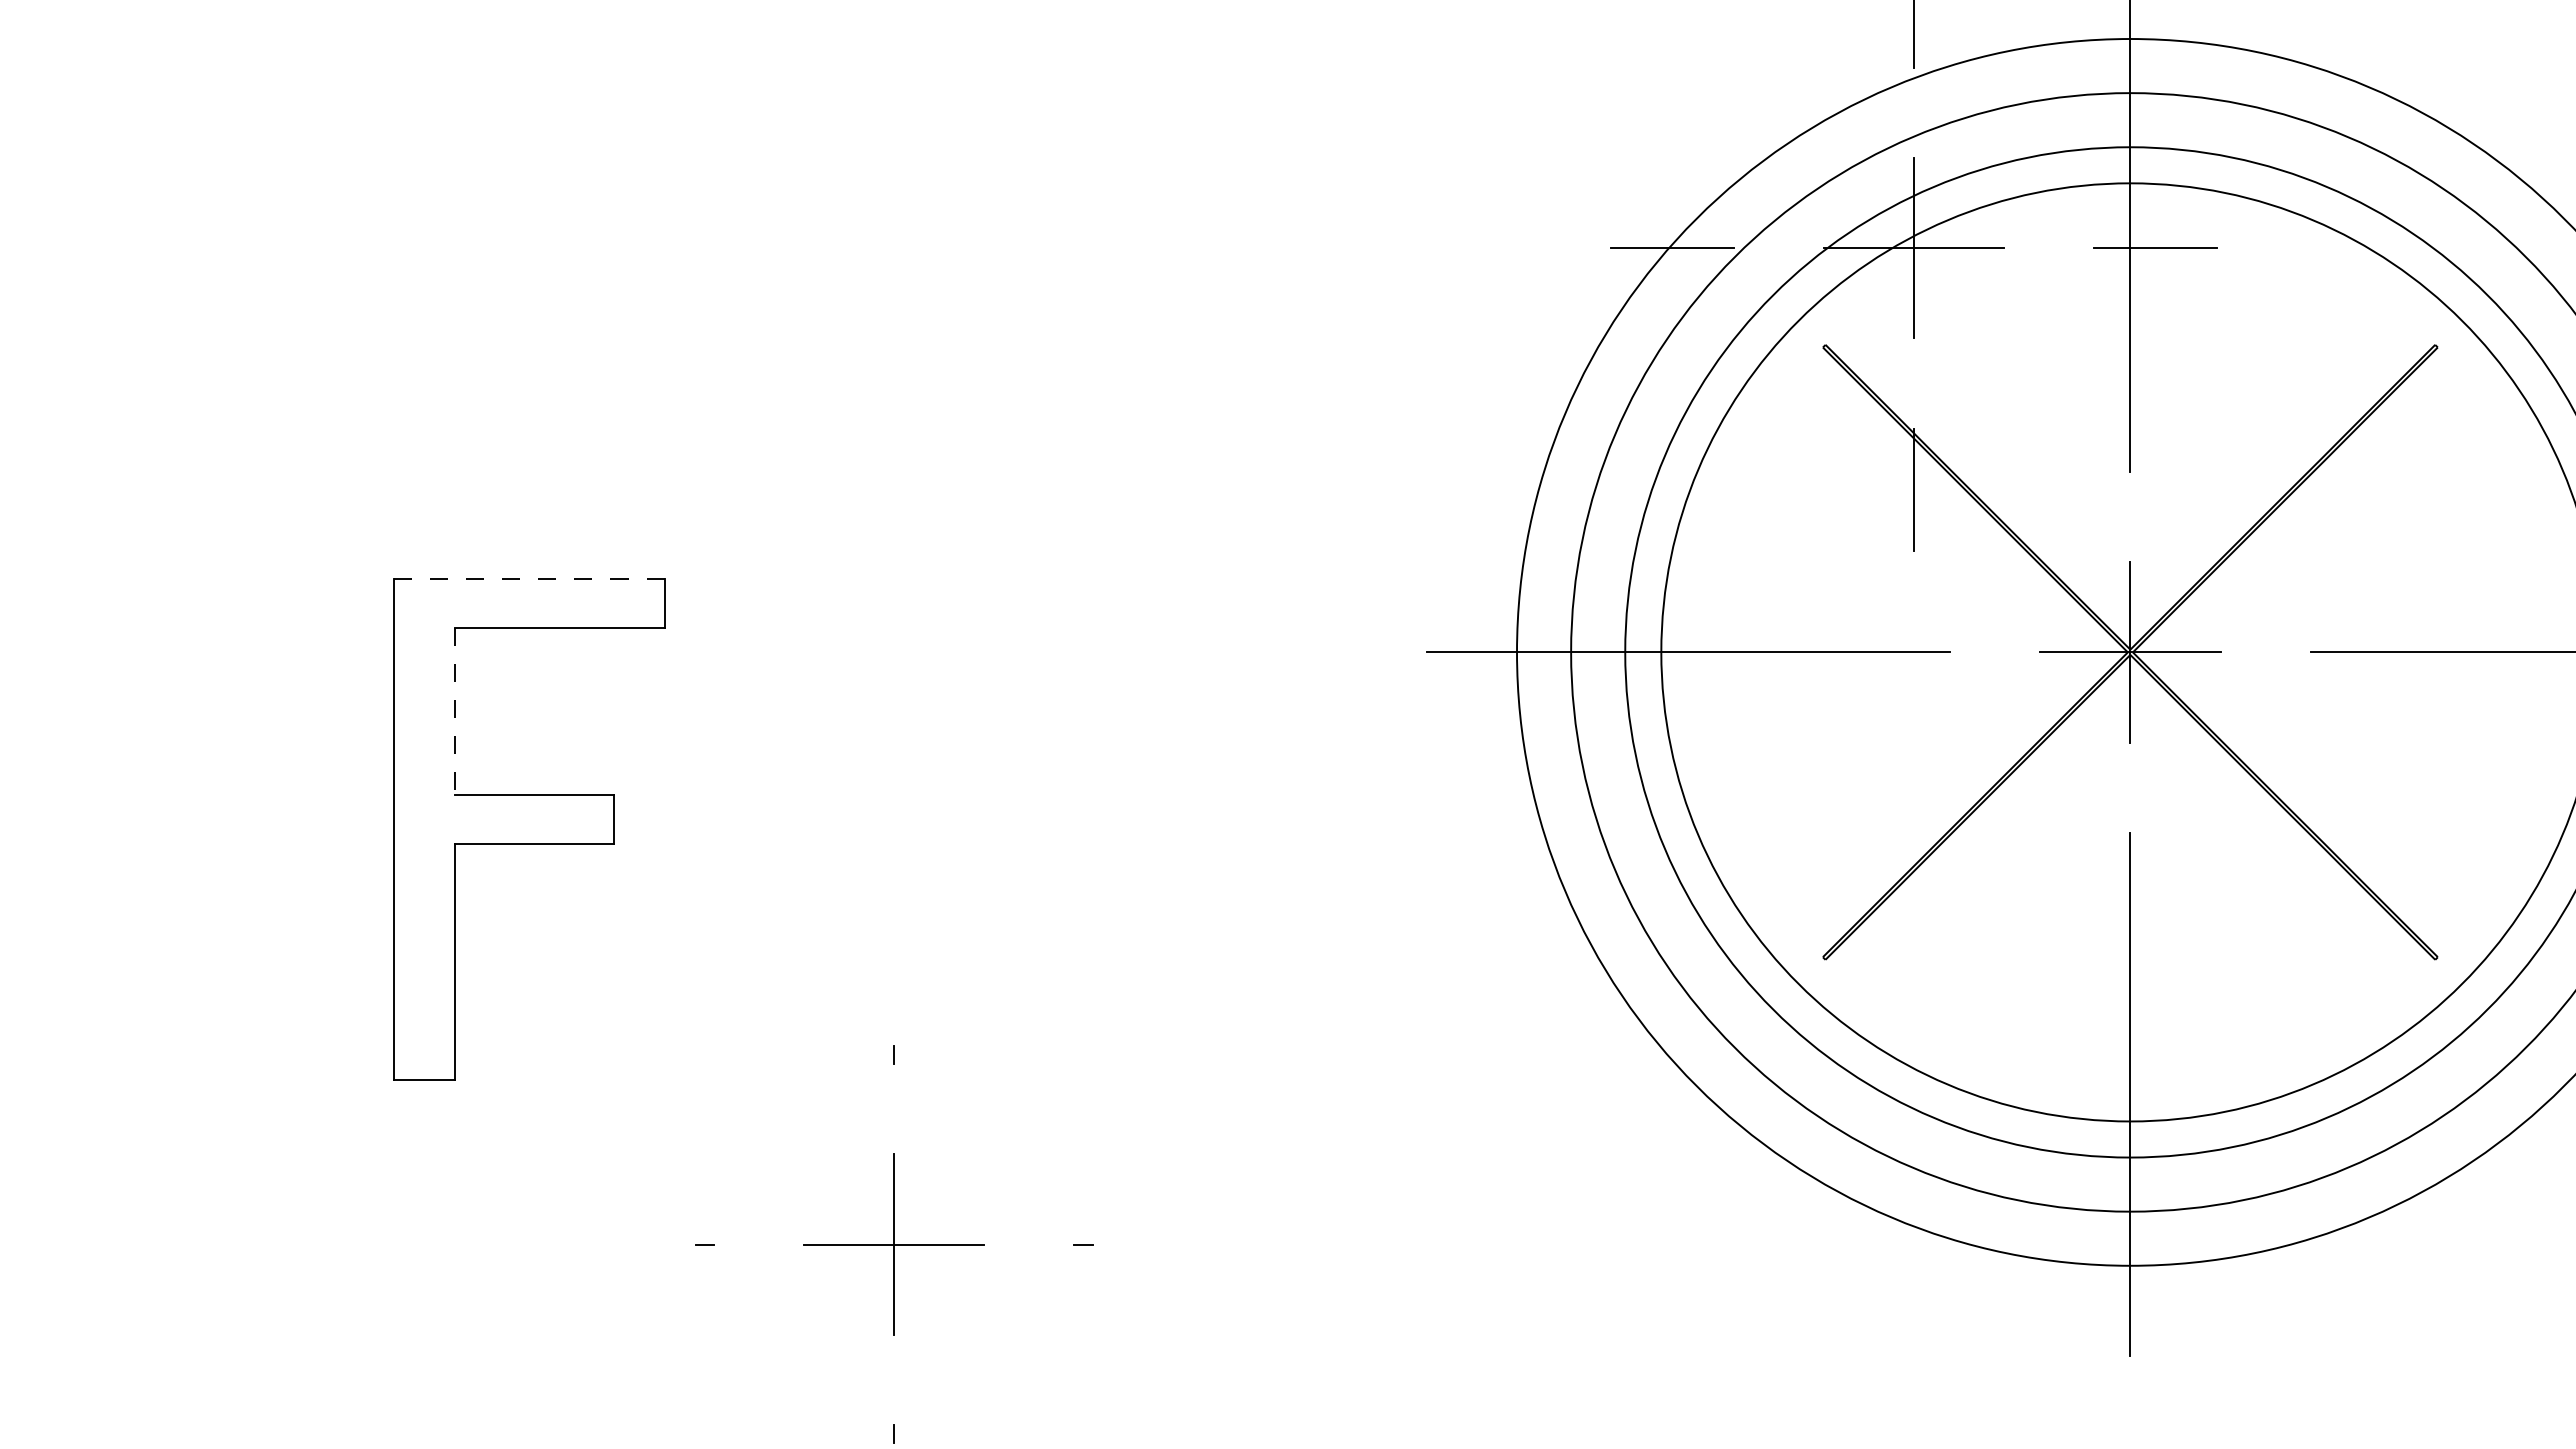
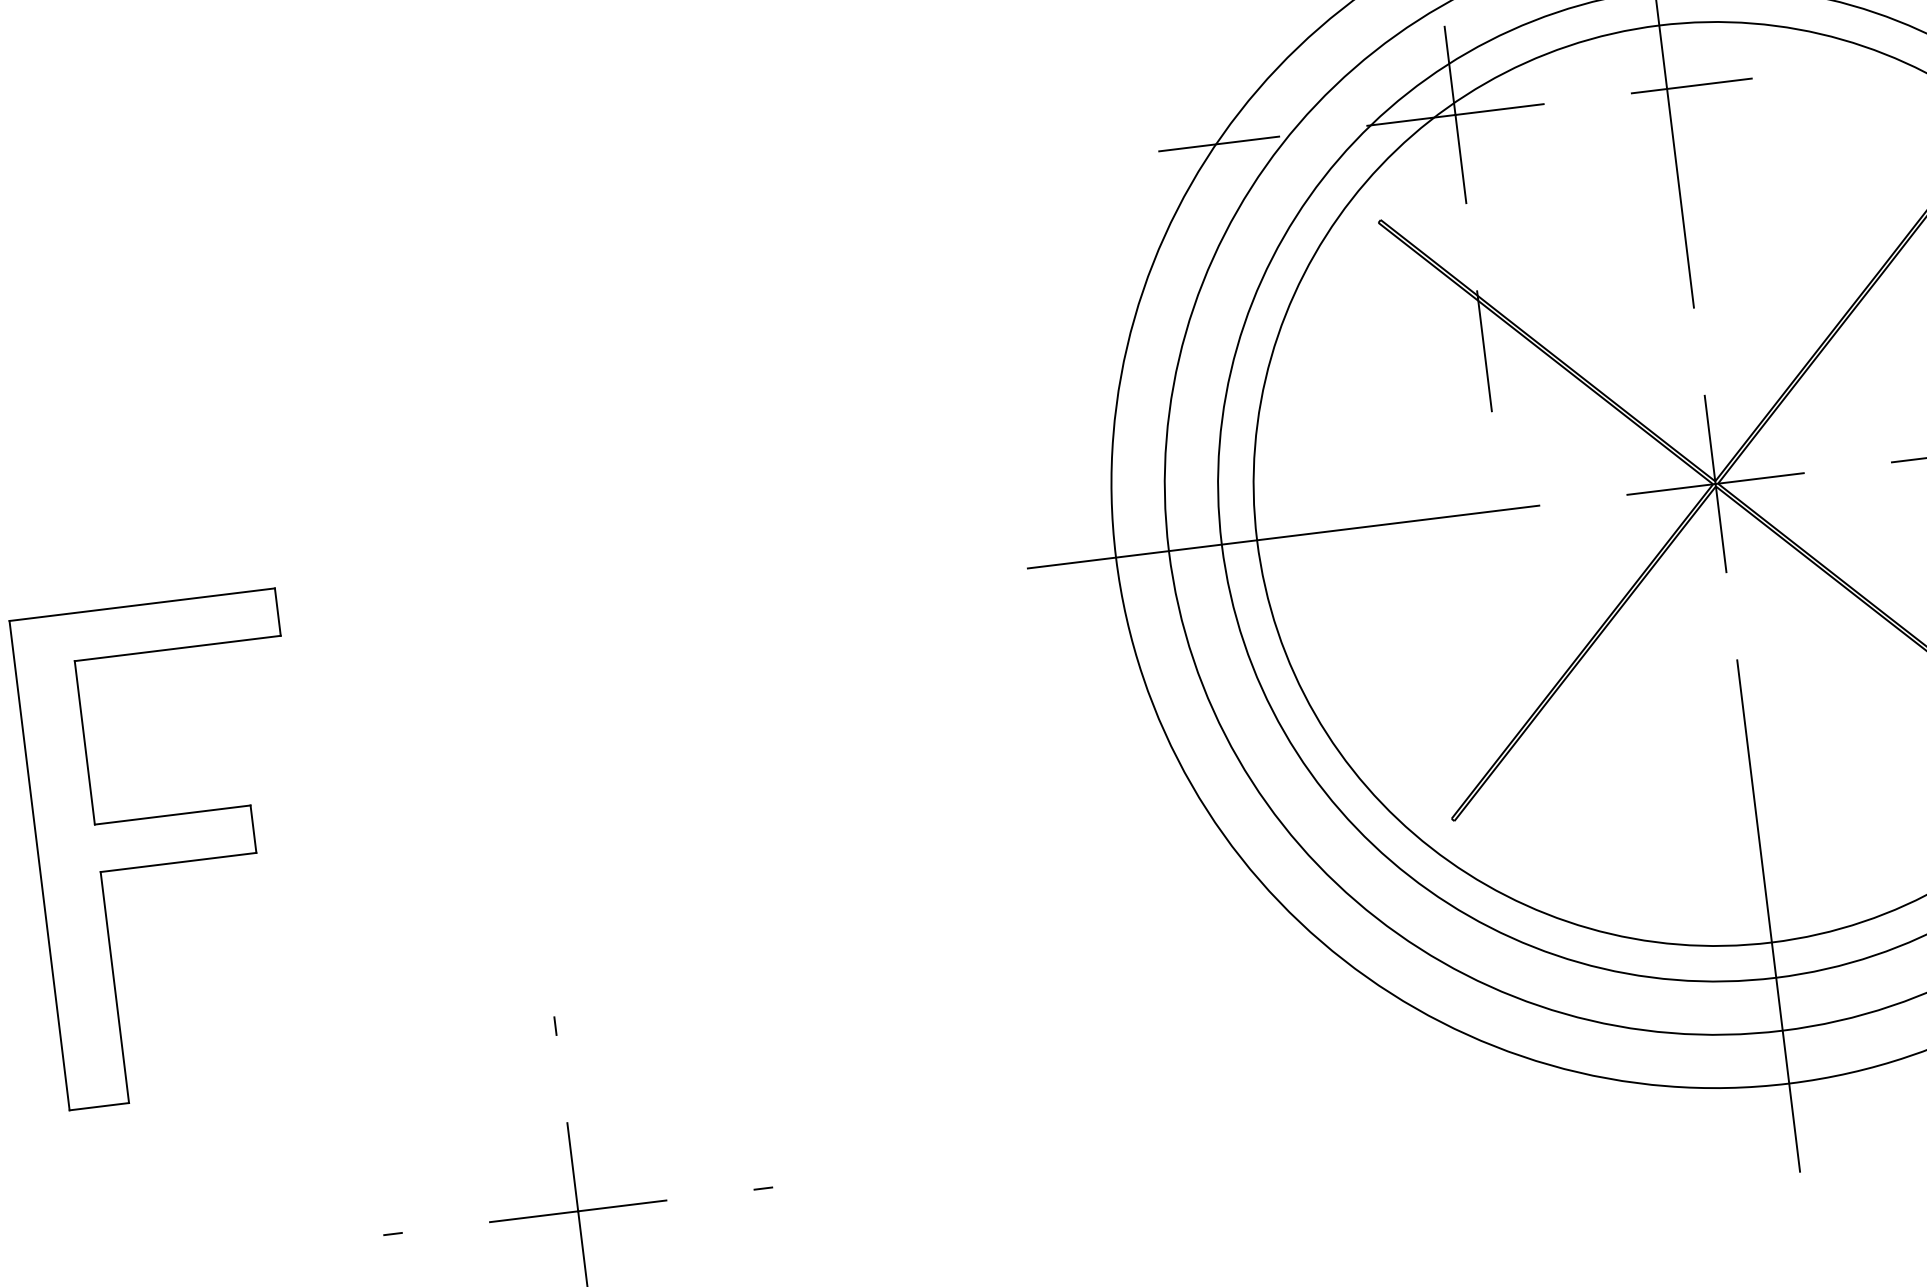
line: (529, 579) -> (142, 604), dashed -> solid
line: (454, 711) -> (84, 742), dashed -> solid

